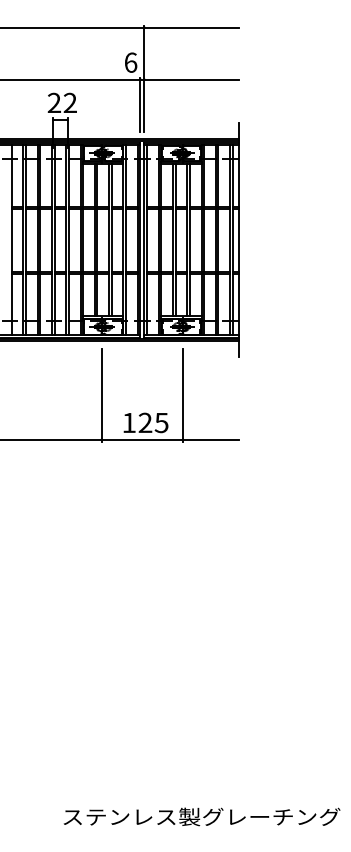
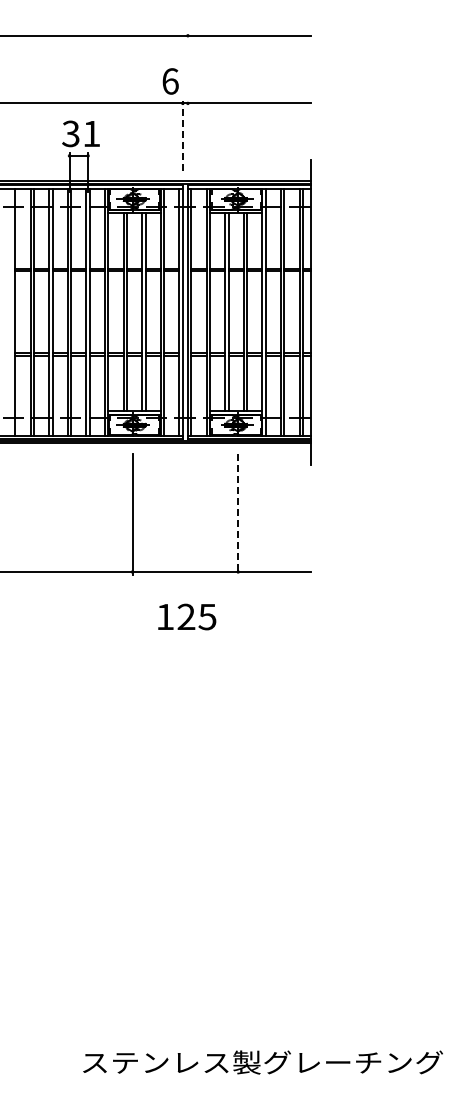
line: (143, 78) -> (187, 102), removed
text: (62, 102) -> (81, 133), 22 -> 31
line: (140, 104) -> (182, 135), solid -> dashed
line: (183, 395) -> (238, 514), solid -> dashed
text: (146, 422) -> (187, 616), moved

